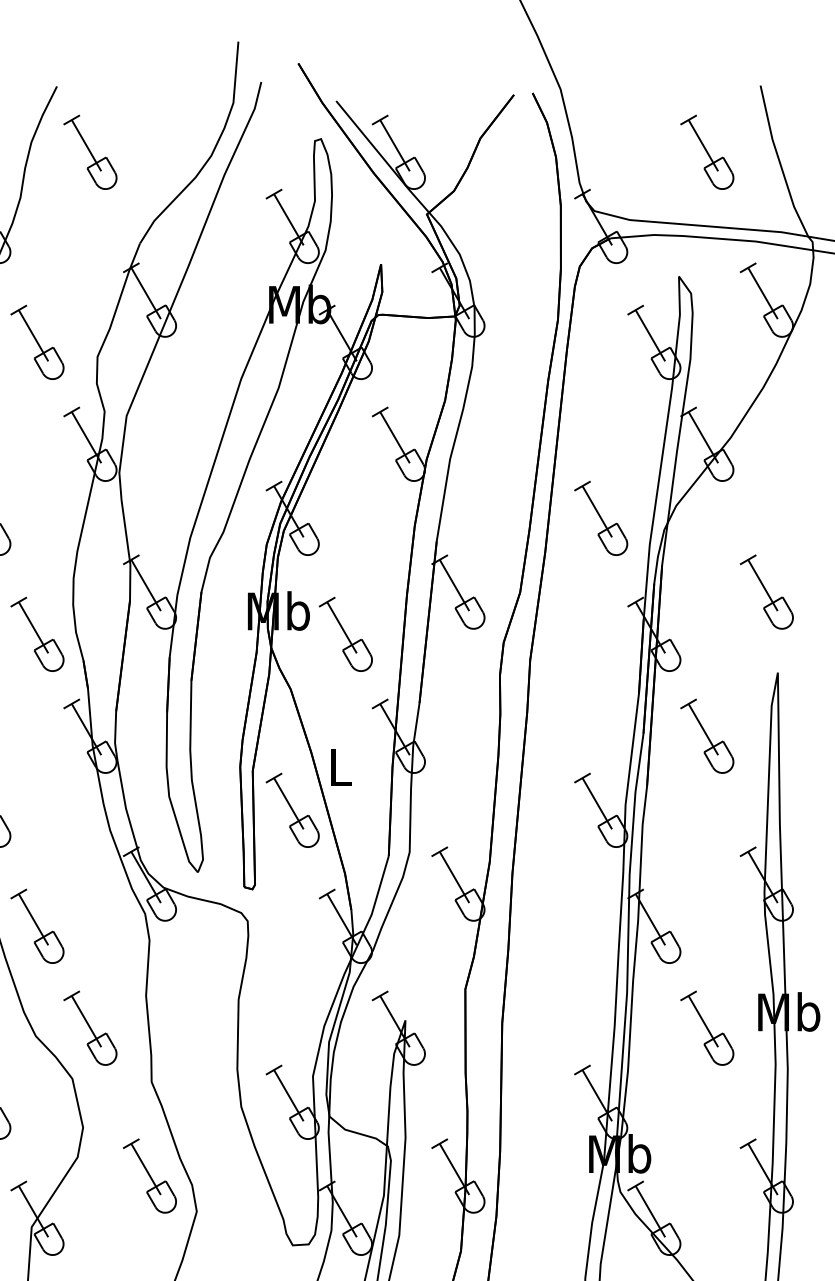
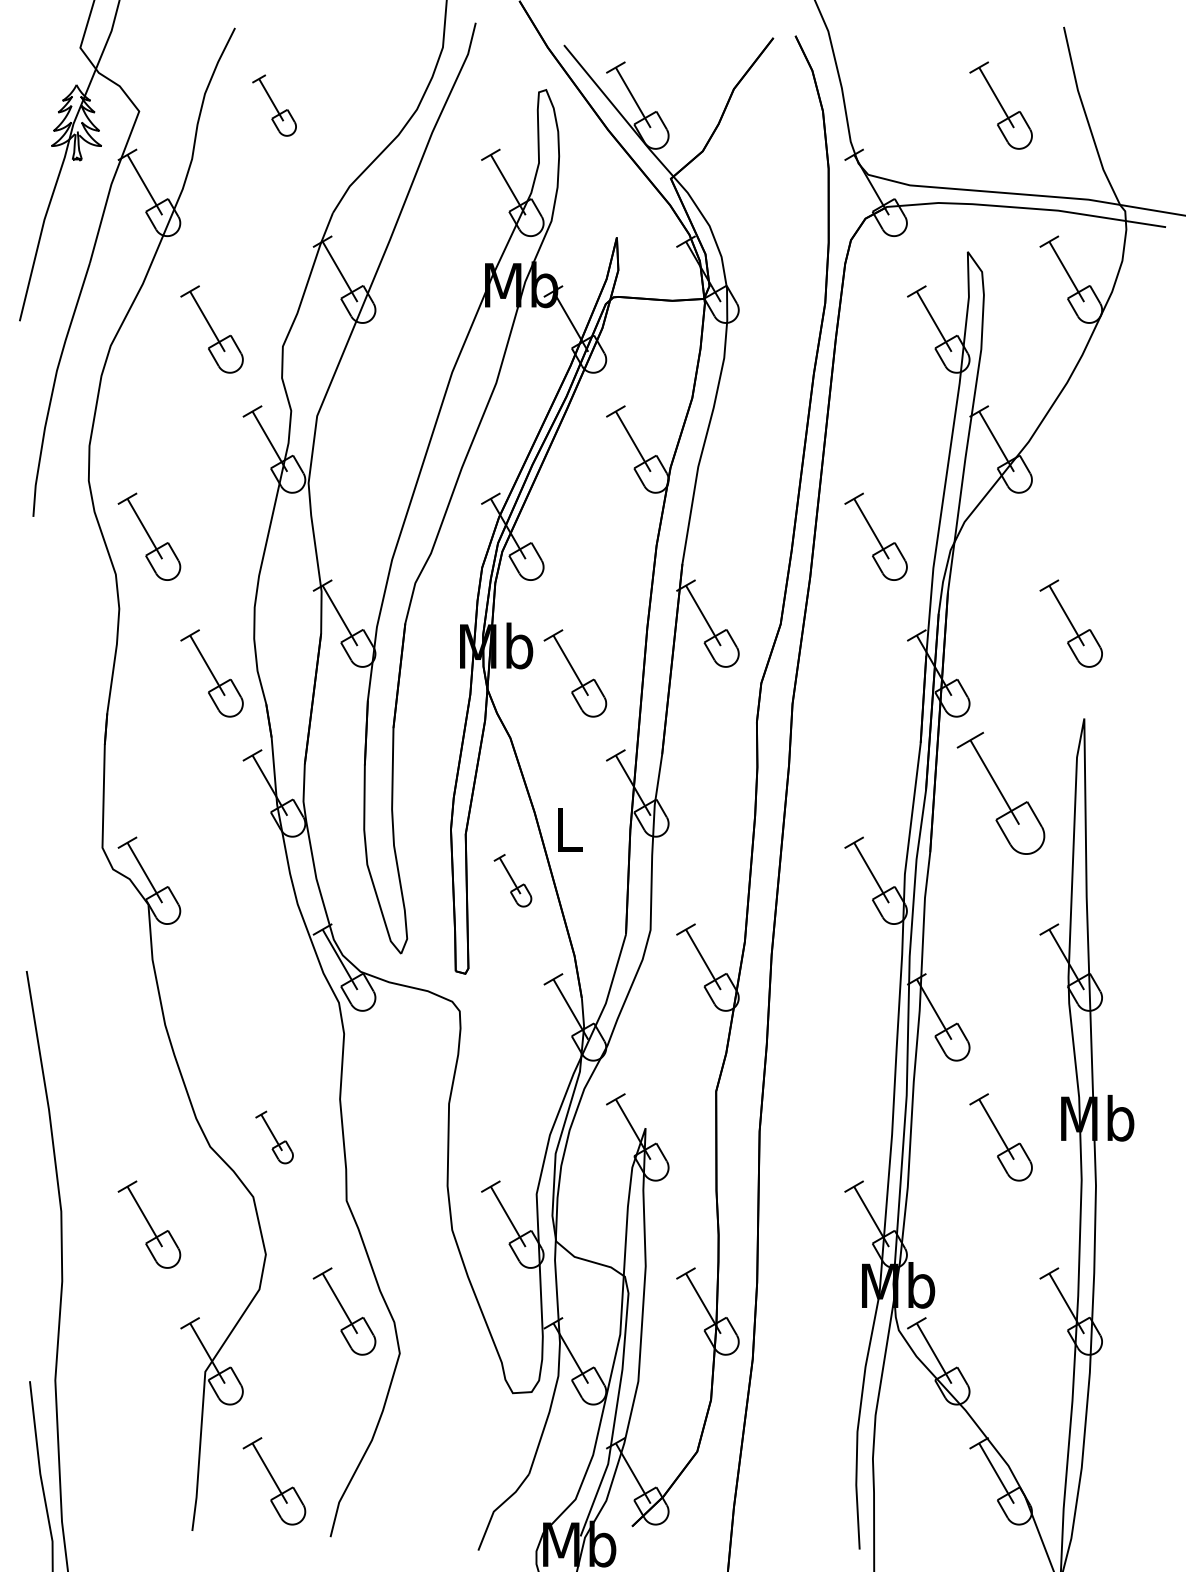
part: (90, 152) -> (274, 105), size x0.7
part: (706, 736) -> (1000, 793), size x1.4
part: (292, 810) -> (512, 880), size x0.6
part: (36, 926) -> (211, 1017), removed
part: (90, 1028) -> (274, 1137), size x0.6

